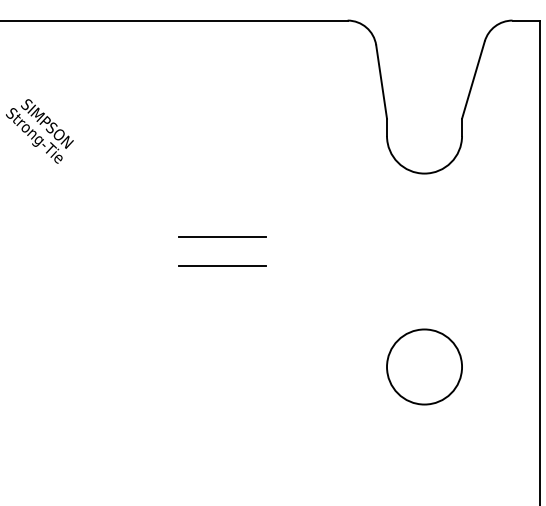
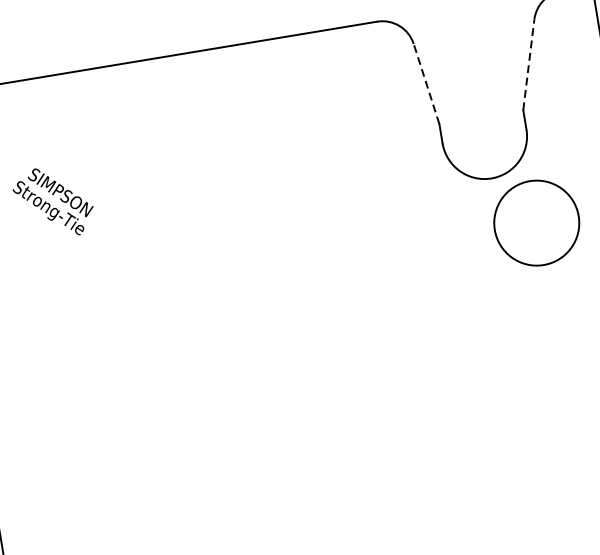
line: (473, 79) -> (528, 64), solid -> dashed
line: (381, 81) -> (426, 83), solid -> dashed
line: (222, 237) -> (277, 287), removed
line: (222, 265) -> (282, 318), removed
circle: (424, 366) -> (536, 222), moved

